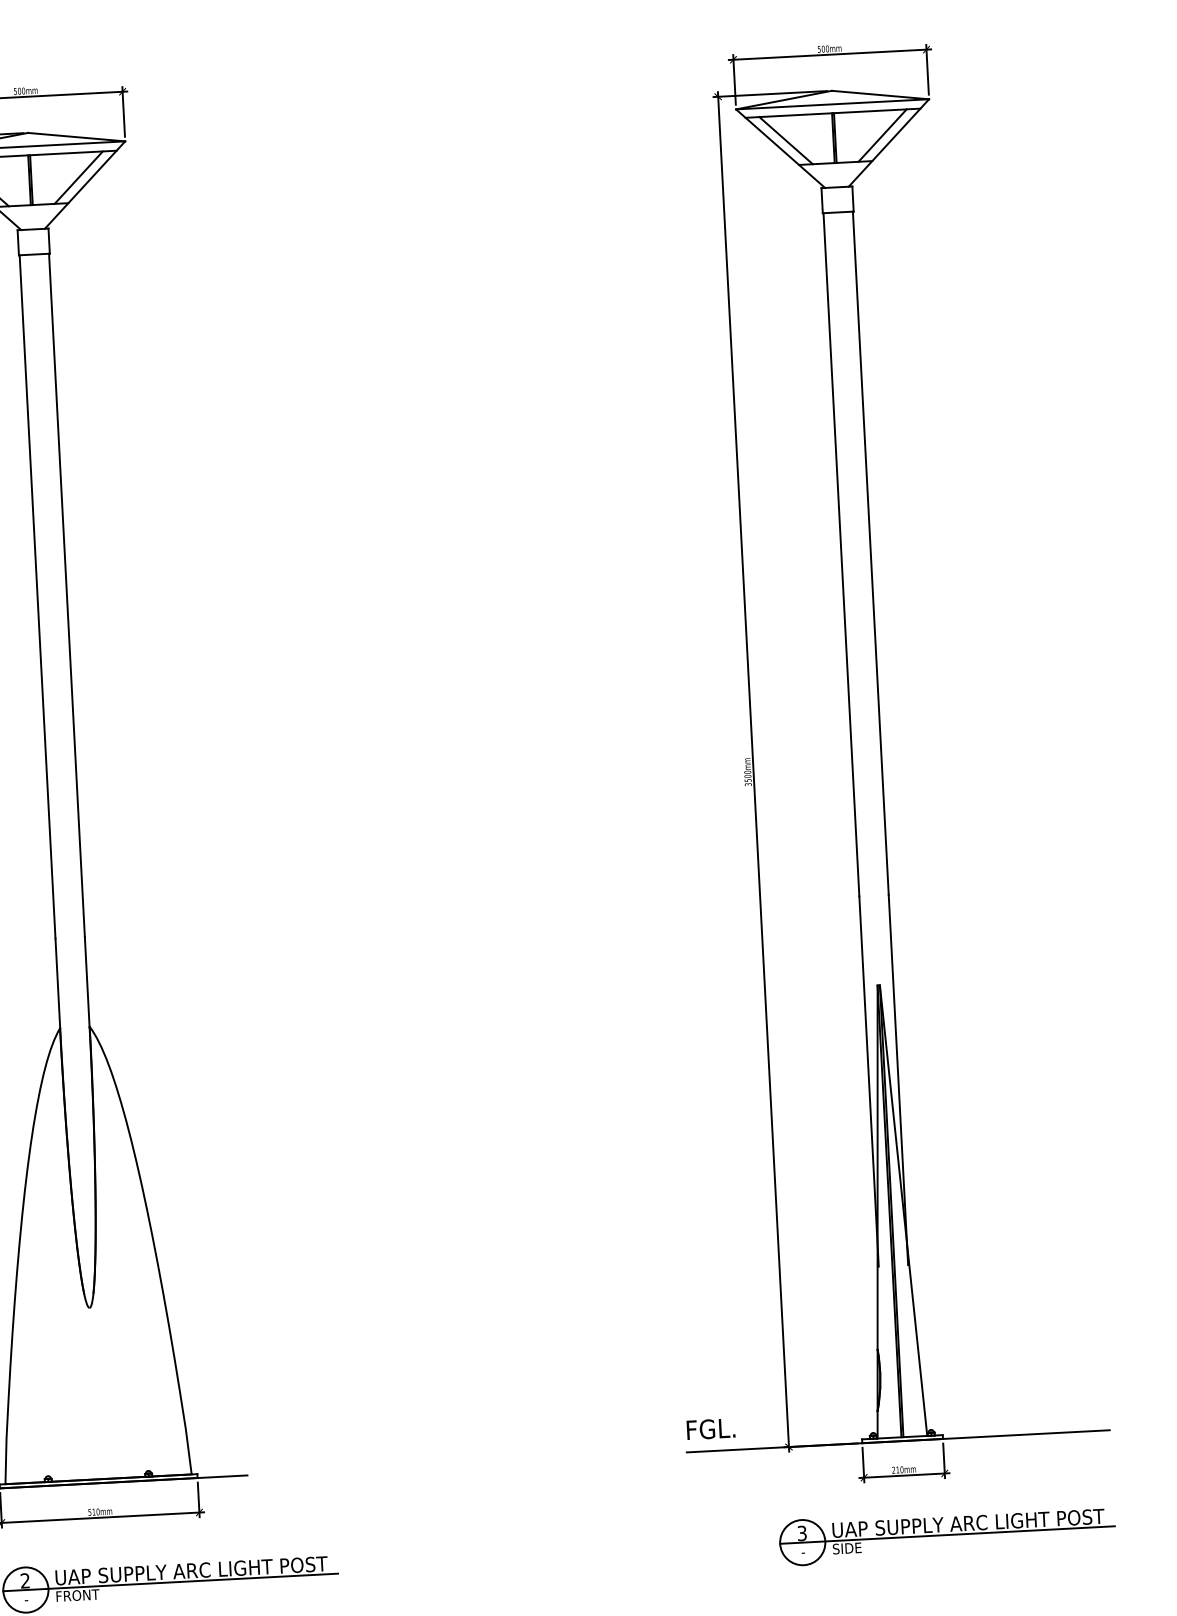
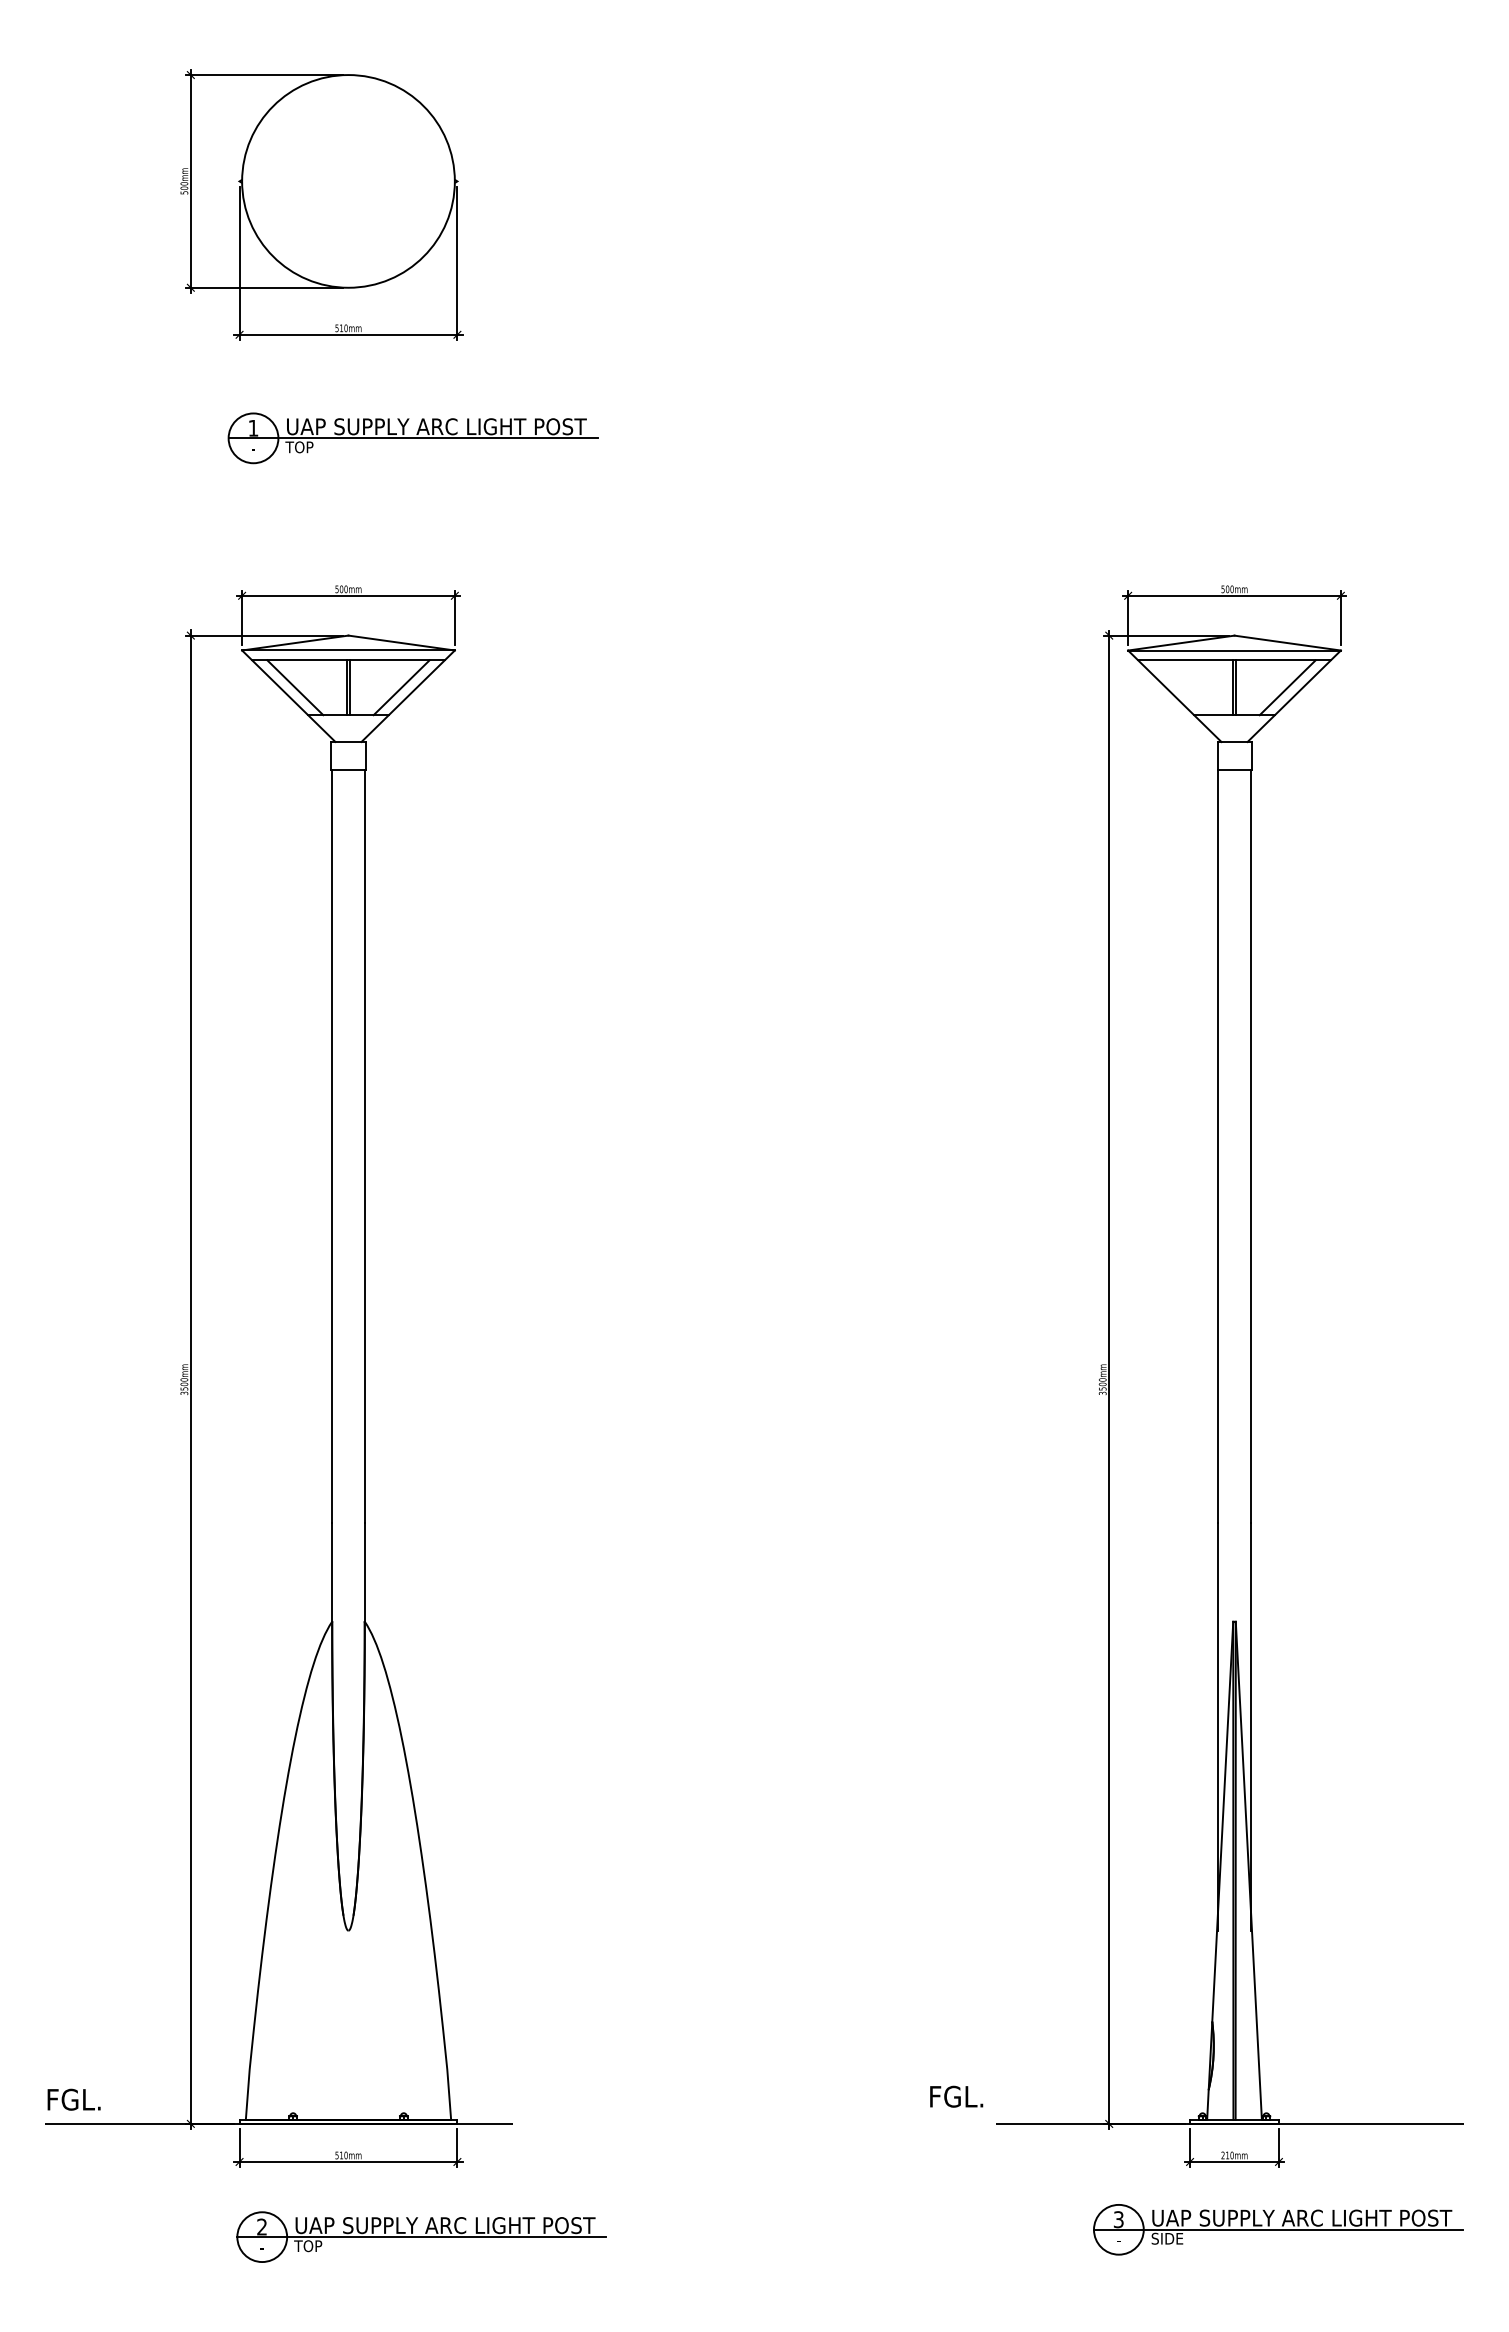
line: (786, 140) -> (1181, 687), removed
text: (710, 1428) -> (956, 2096), moved
text: (77, 1595) -> (318, 2246), FRONT -> TOP

